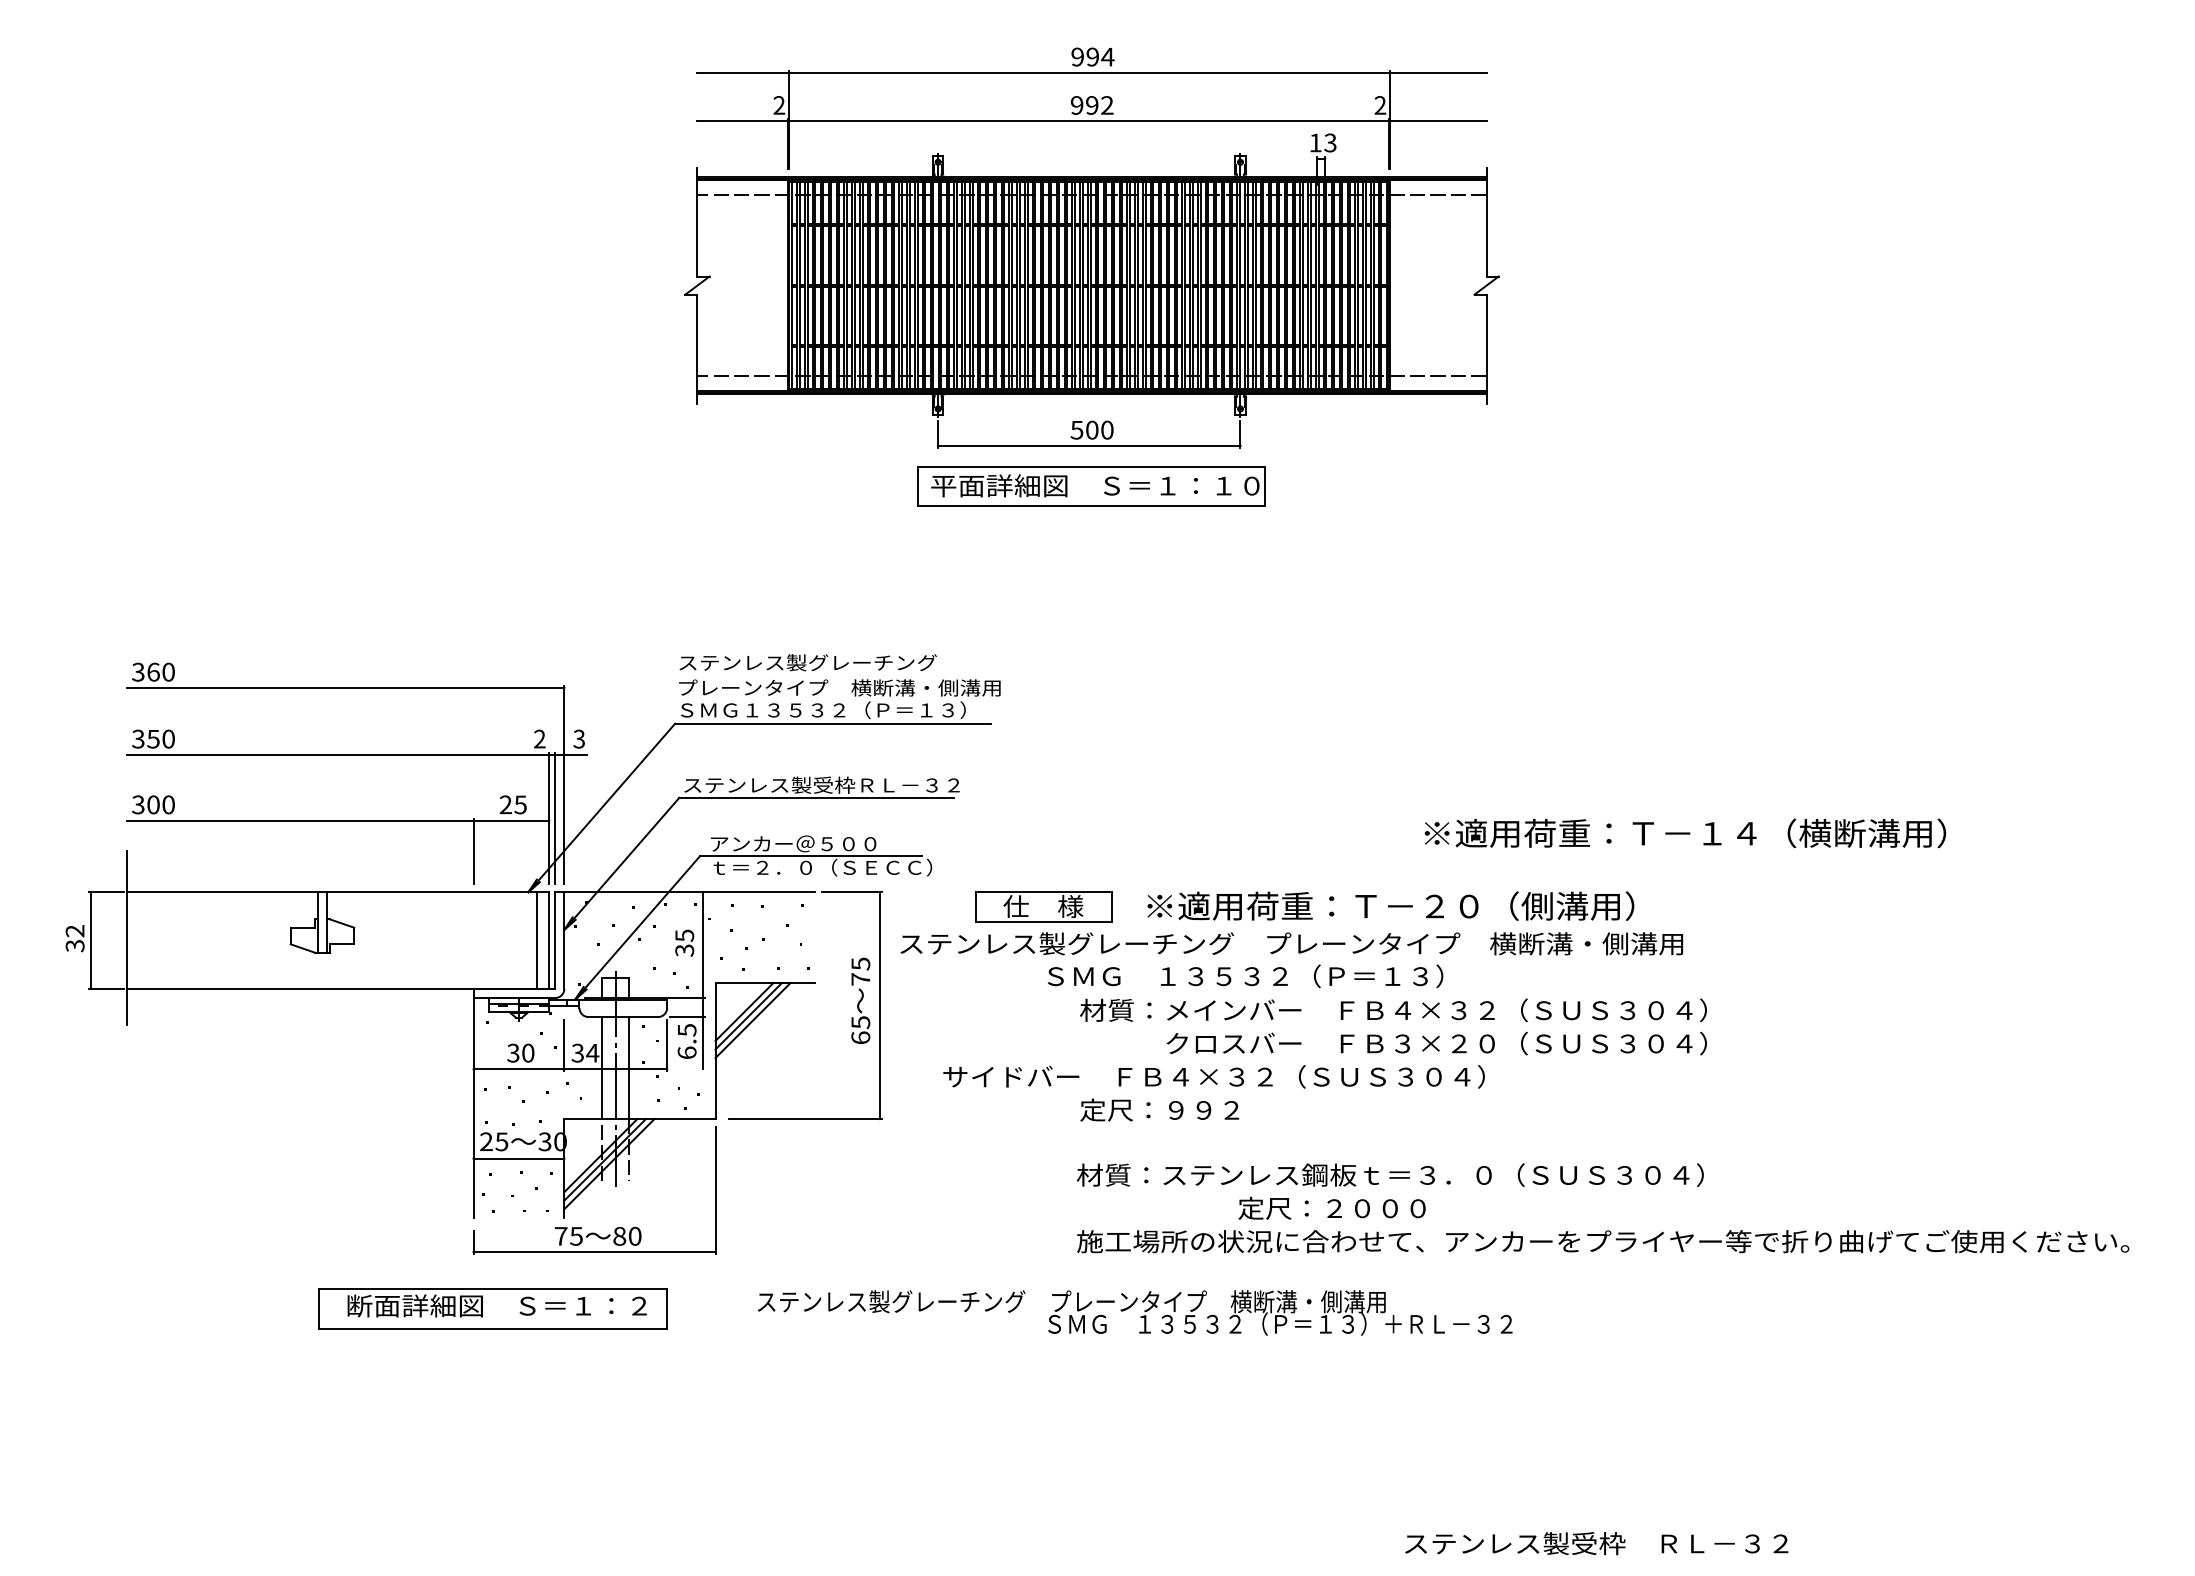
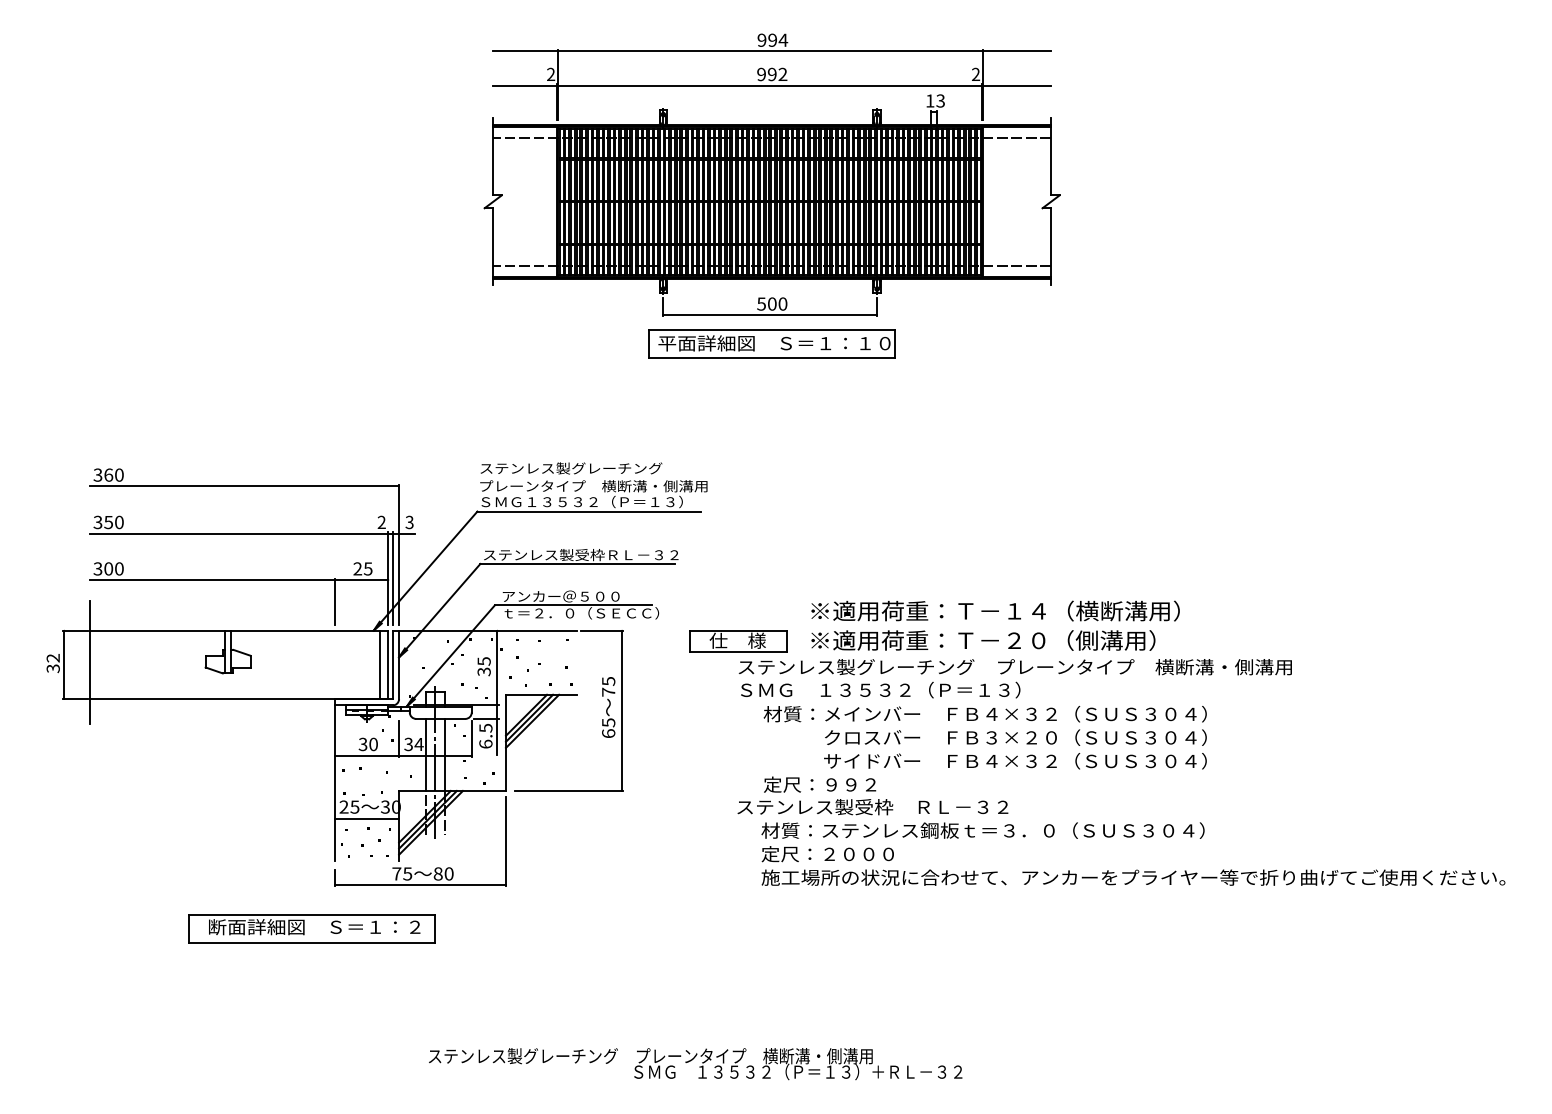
text: (1685, 832) -> (995, 610), moved
text: (1290, 944) -> (1014, 667), moved
text: (1214, 1077) -> (1015, 761), moved
text: (1331, 1208) -> (827, 854), moved
part: (492, 1307) -> (311, 928), moved
text: (1134, 1313) -> (695, 1064), moved
text: (1596, 1544) -> (872, 807), moved

